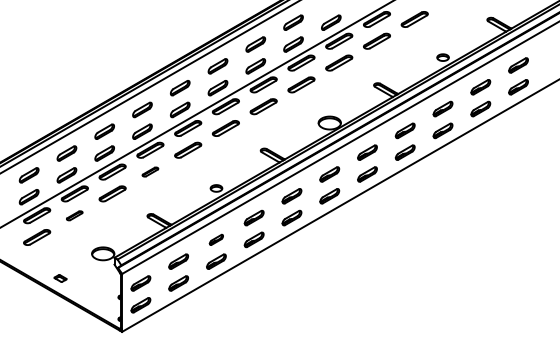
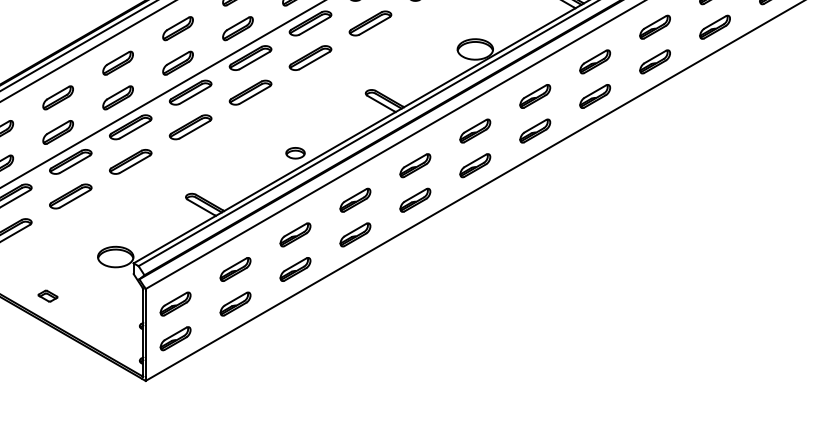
part: (150, 171) -> (190, 126), size x1.67
part: (74, 215) -> (70, 196), size x1.67
part: (216, 239) -> (295, 234), size x1.43

